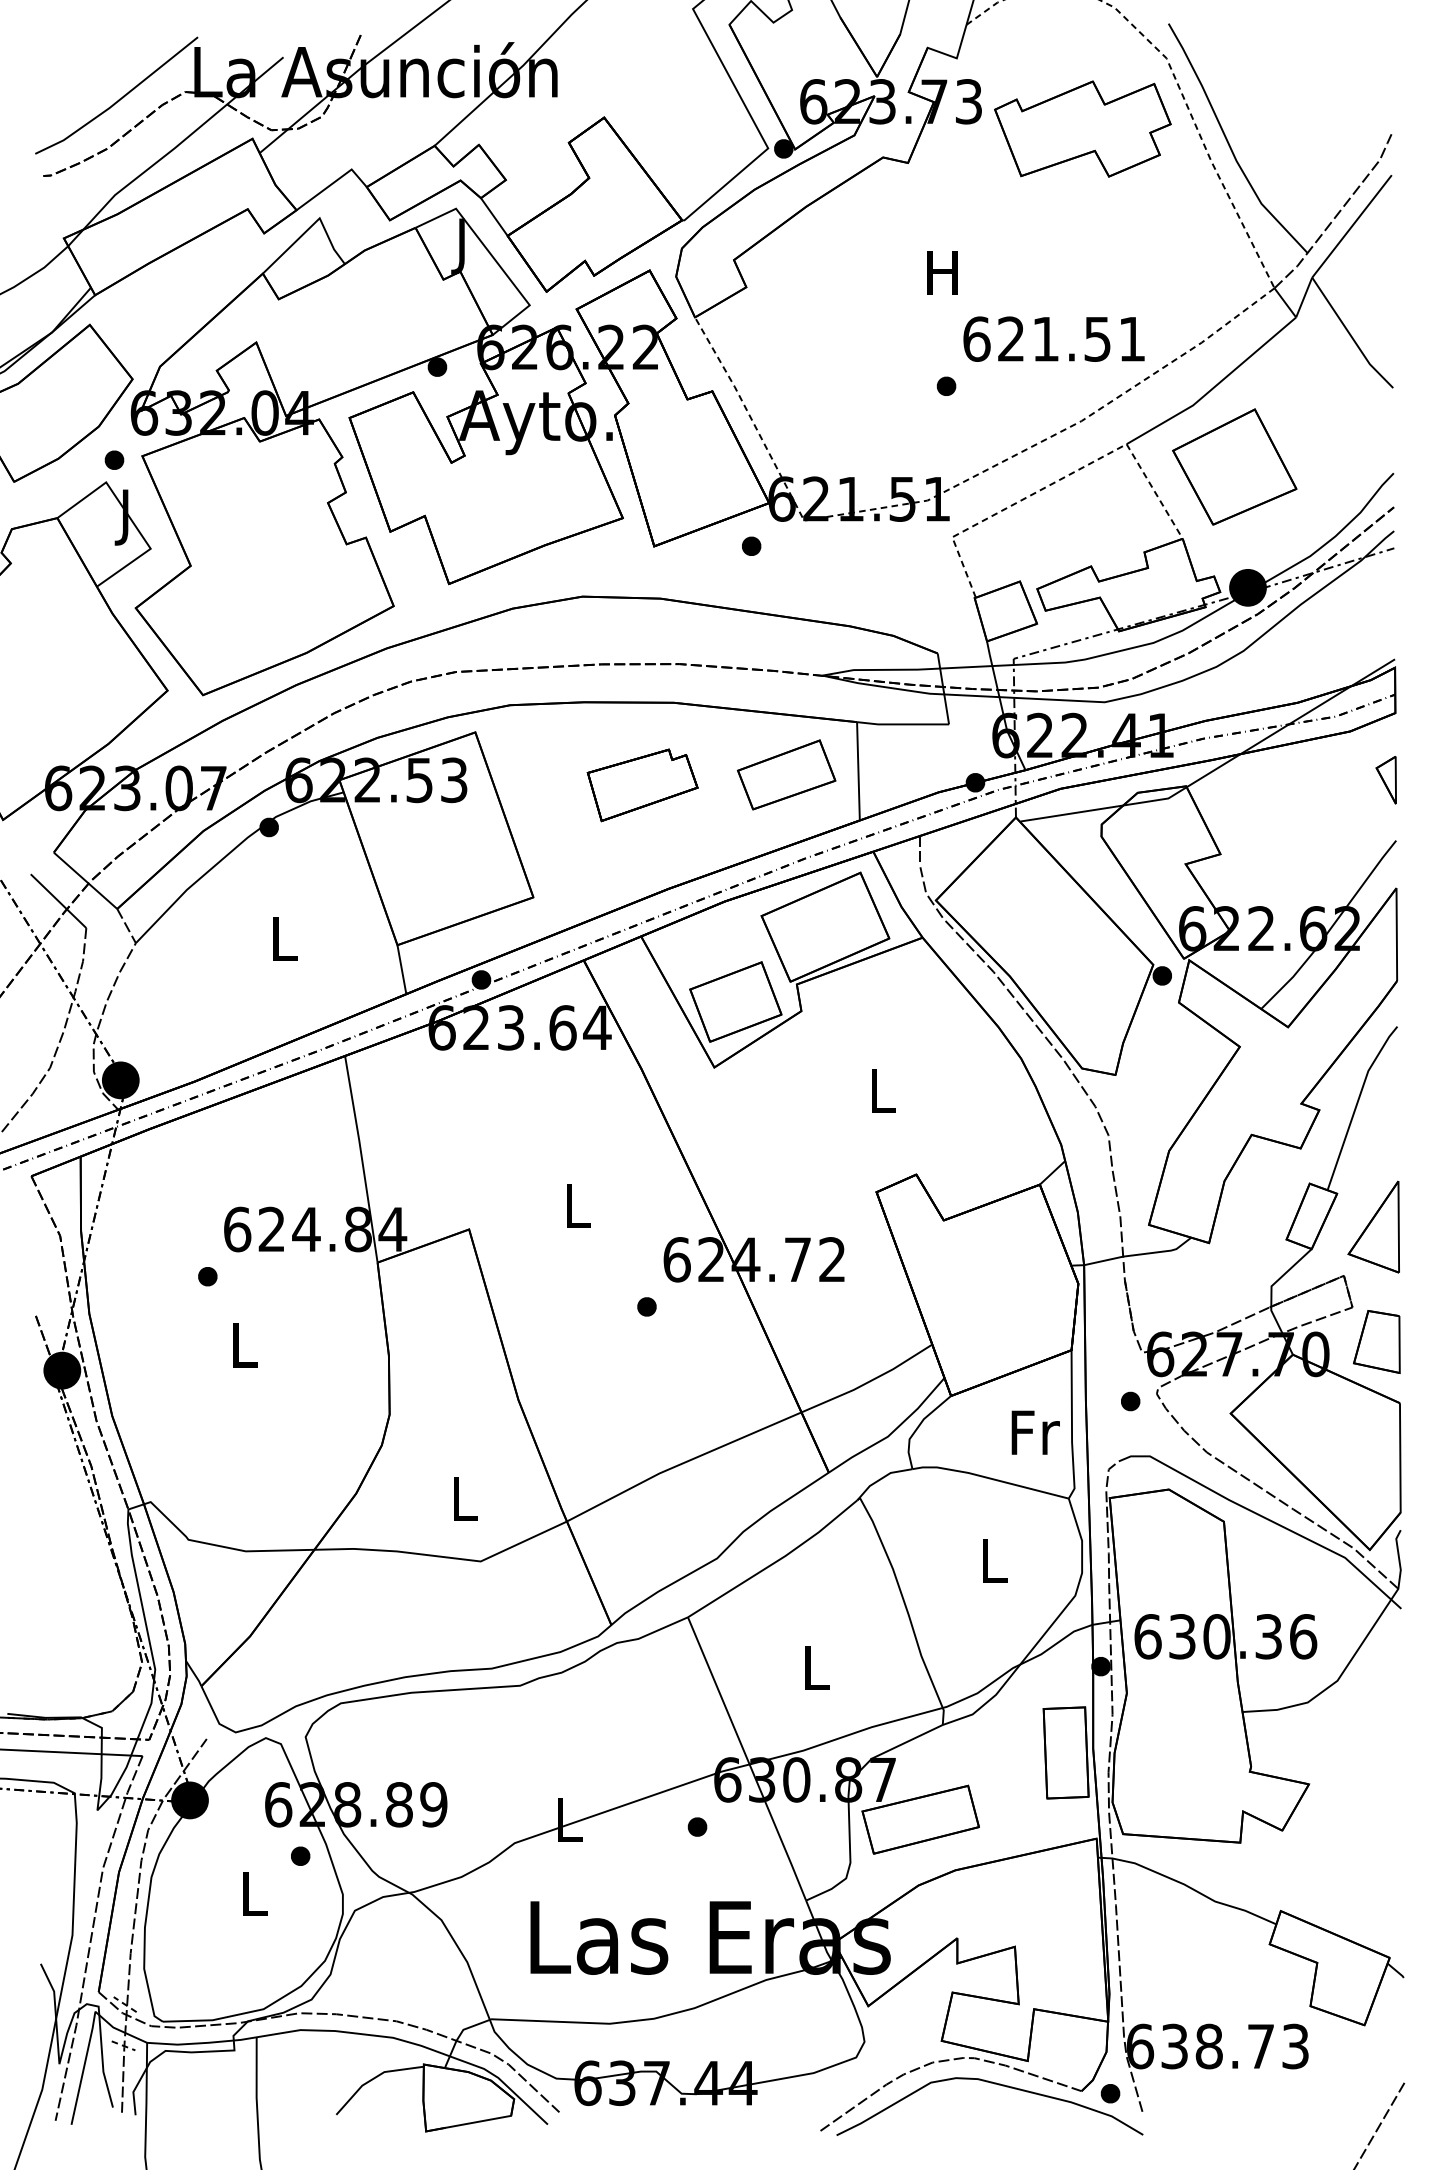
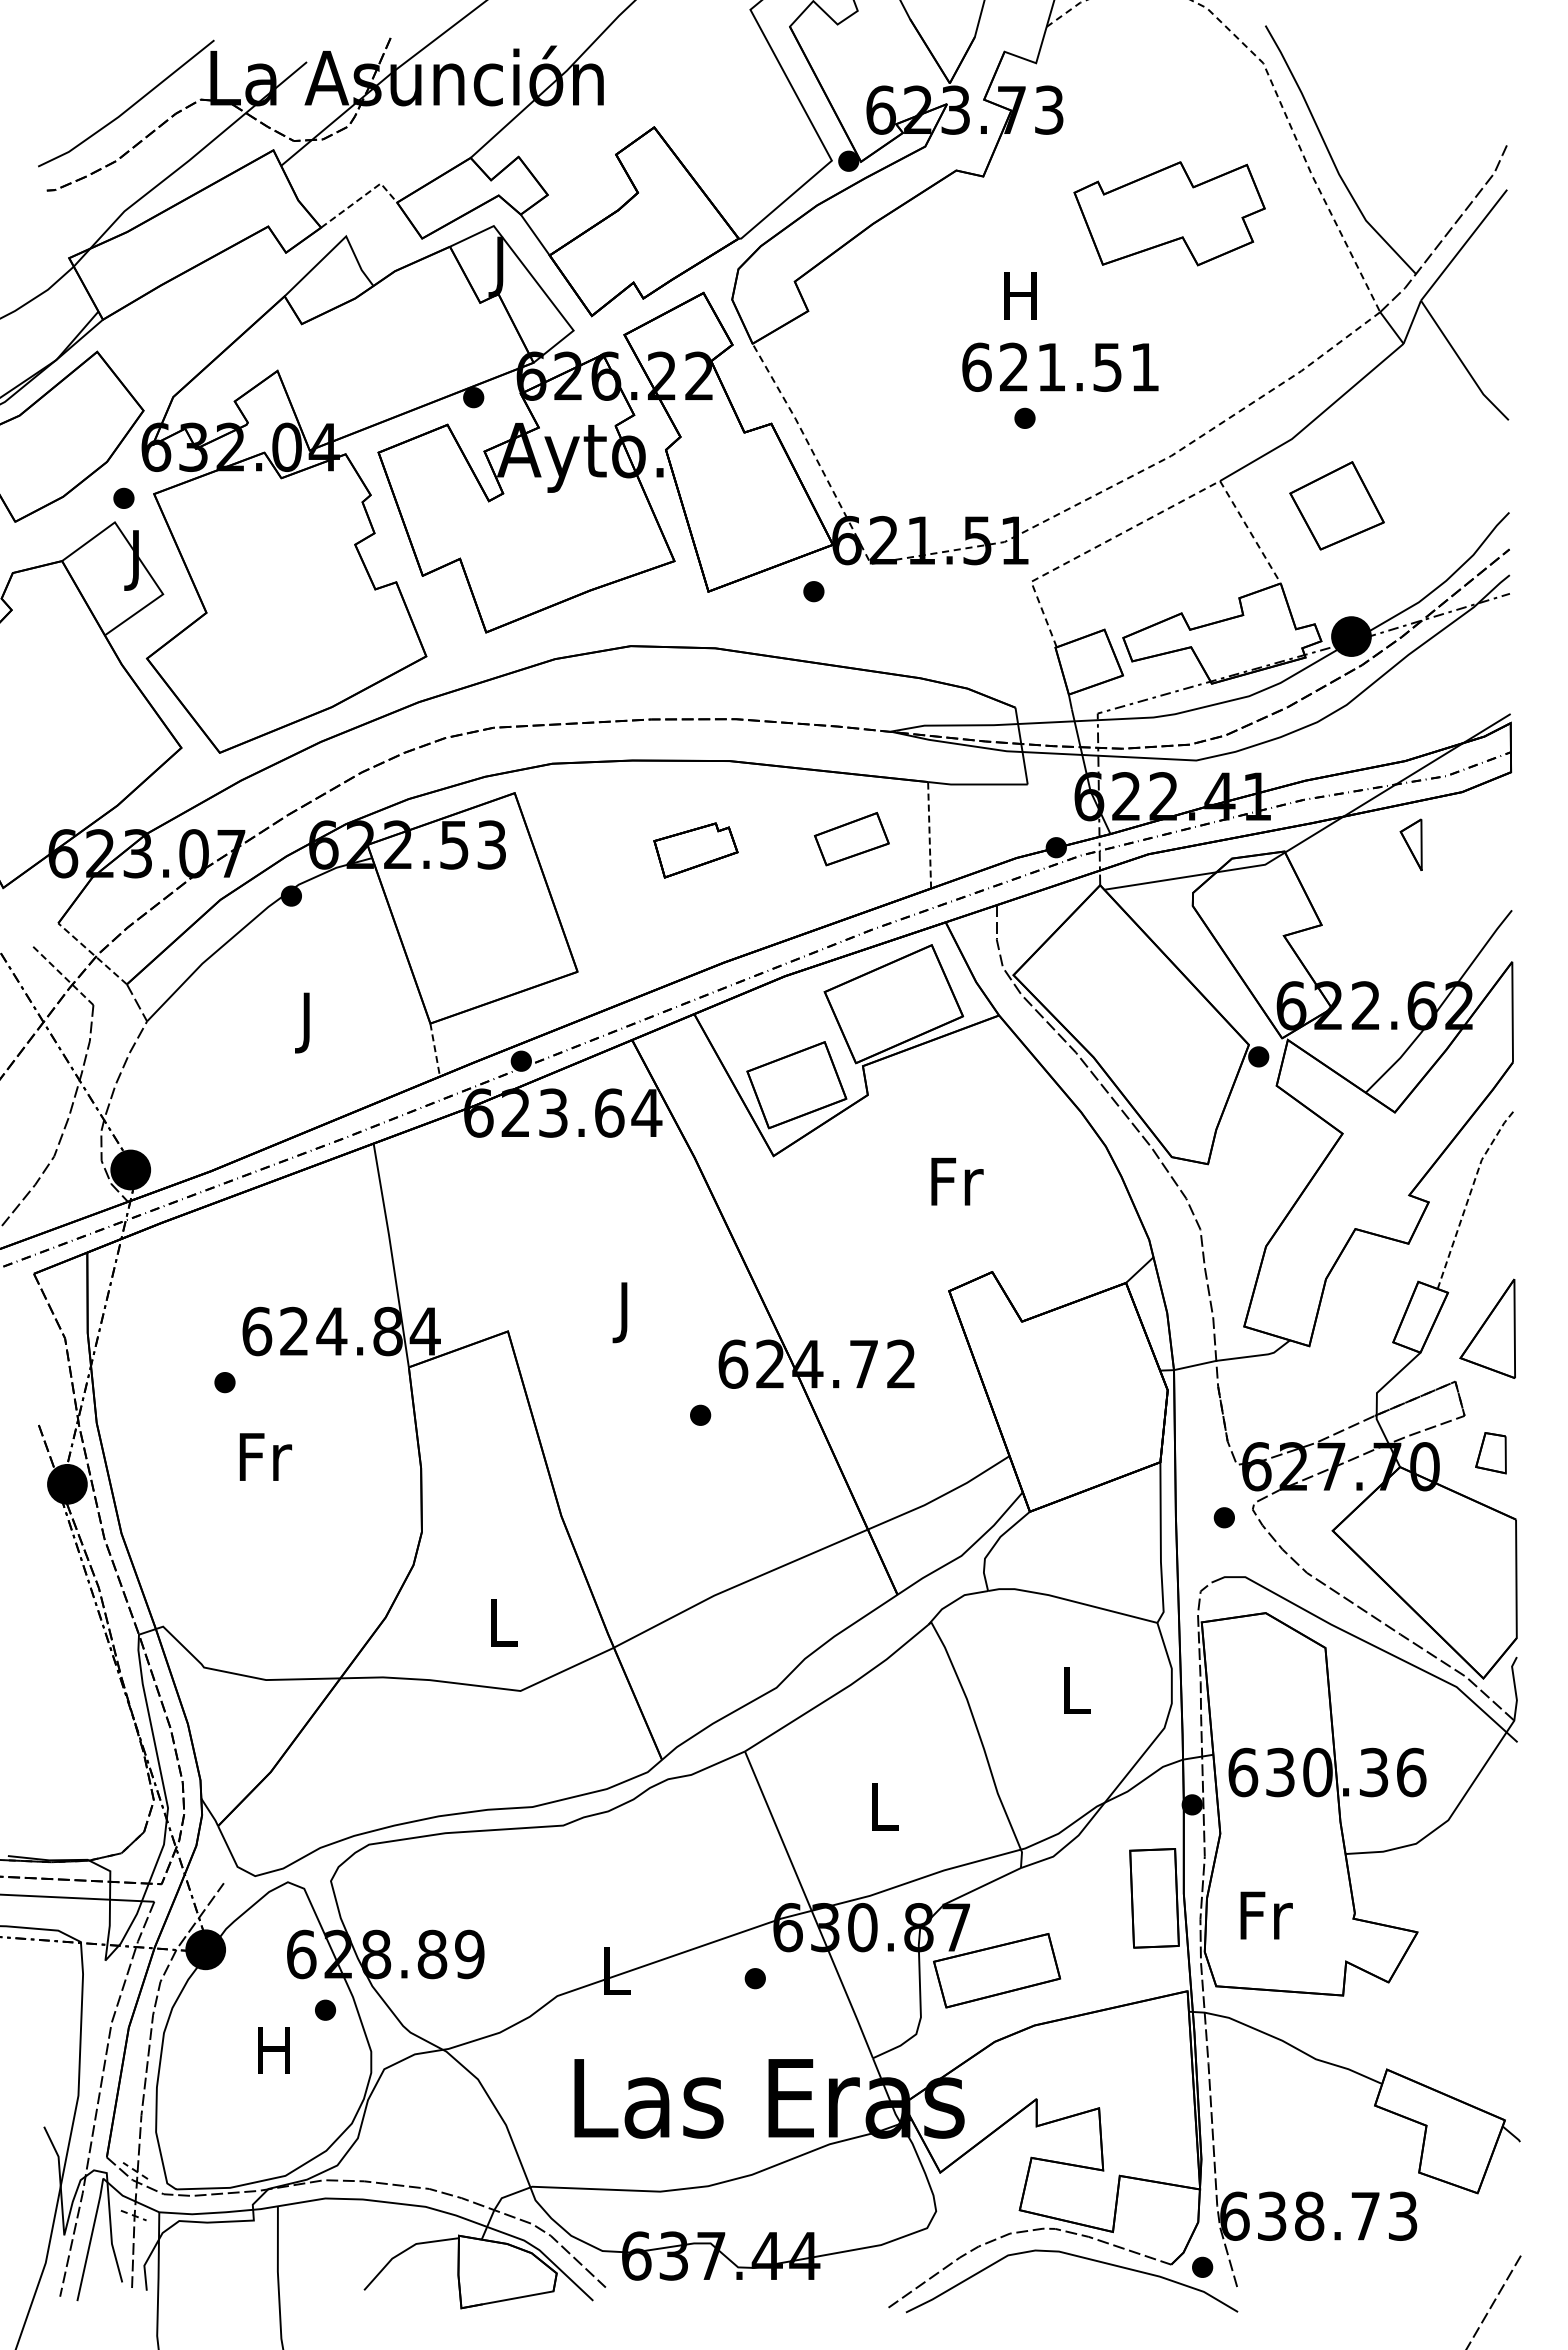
part: (1082, 128) -> (1169, 213), moved
line: (333, 182) -> (361, 197), solid -> dashed
text: (1054, 338) -> (1060, 366), moved
part: (1234, 466) -> (1336, 505), size x0.7
line: (858, 770) -> (929, 834), solid -> dashed
part: (786, 774) -> (851, 838), size x0.7
part: (1385, 779) -> (1410, 844), moved
part: (642, 785) -> (695, 850), size x0.7
line: (85, 880) -> (92, 953), solid -> dashed
line: (58, 900) -> (63, 975), solid -> dashed
text: (284, 944) -> (308, 1022), L -> J
line: (402, 970) -> (435, 1050), solid -> dashed
text: (884, 1091) -> (957, 1181), L -> Fr
line: (1356, 1103) -> (1469, 1195), solid -> dashed
text: (577, 1211) -> (625, 1312), L -> J
part: (1376, 1341) -> (1490, 1452), size x0.6
text: (245, 1344) -> (265, 1456), L -> Fr
text: (1035, 1432) -> (1266, 1915), moved
text: (252, 1893) -> (273, 2050), L -> H

